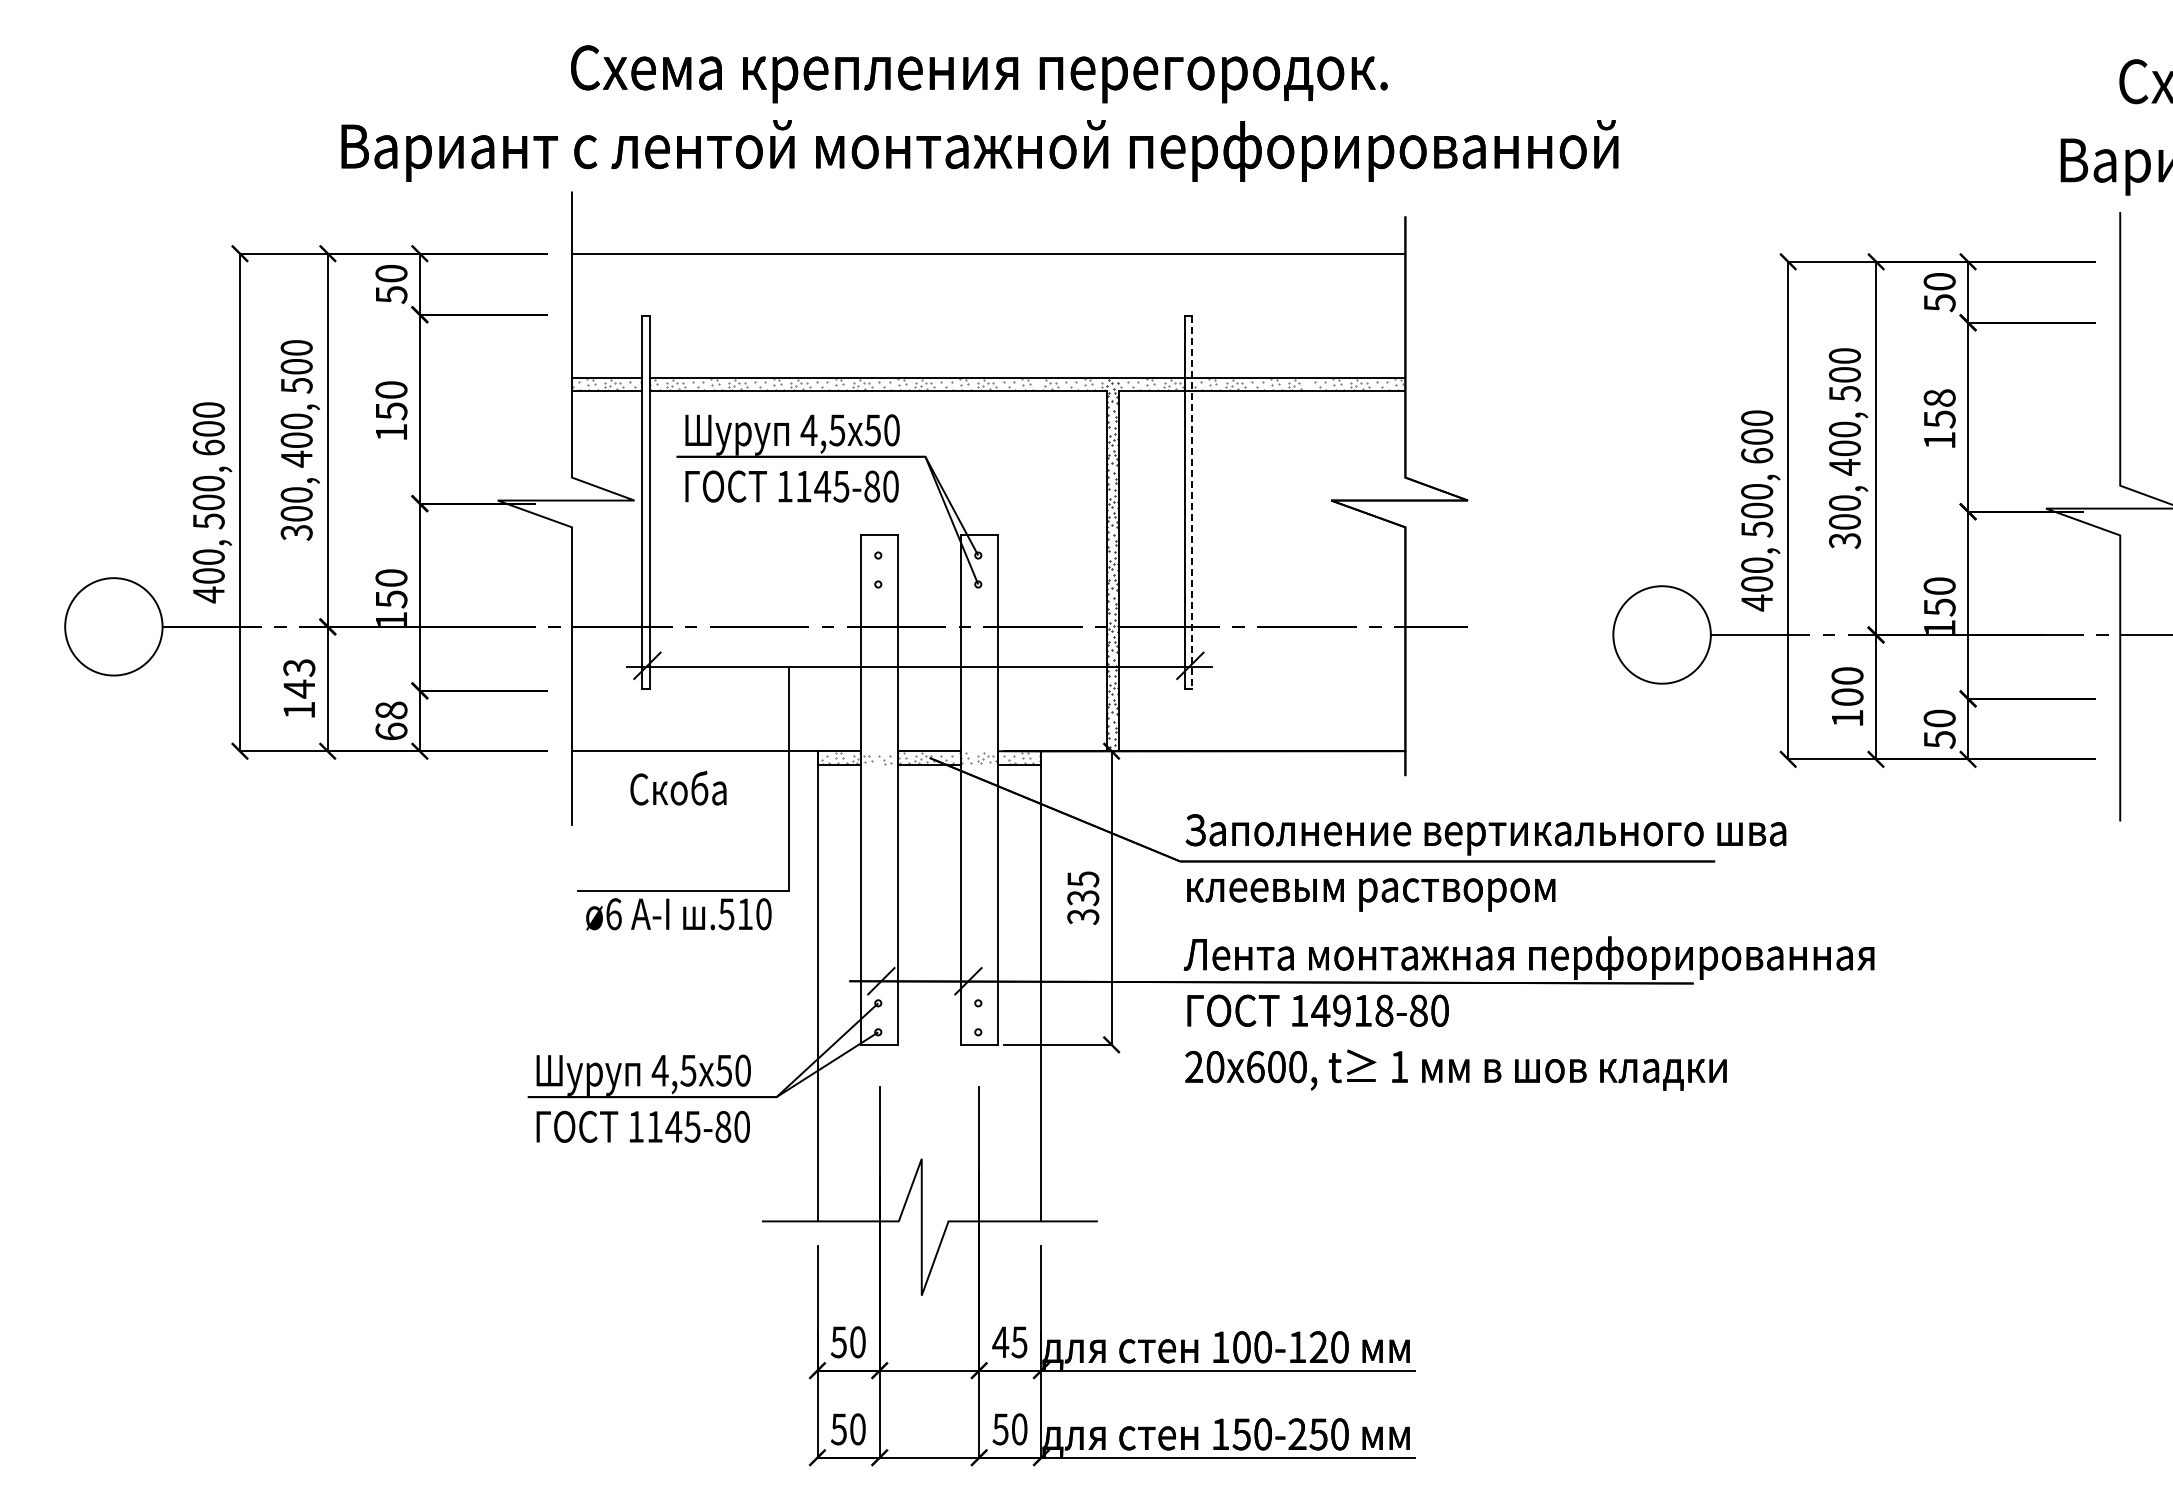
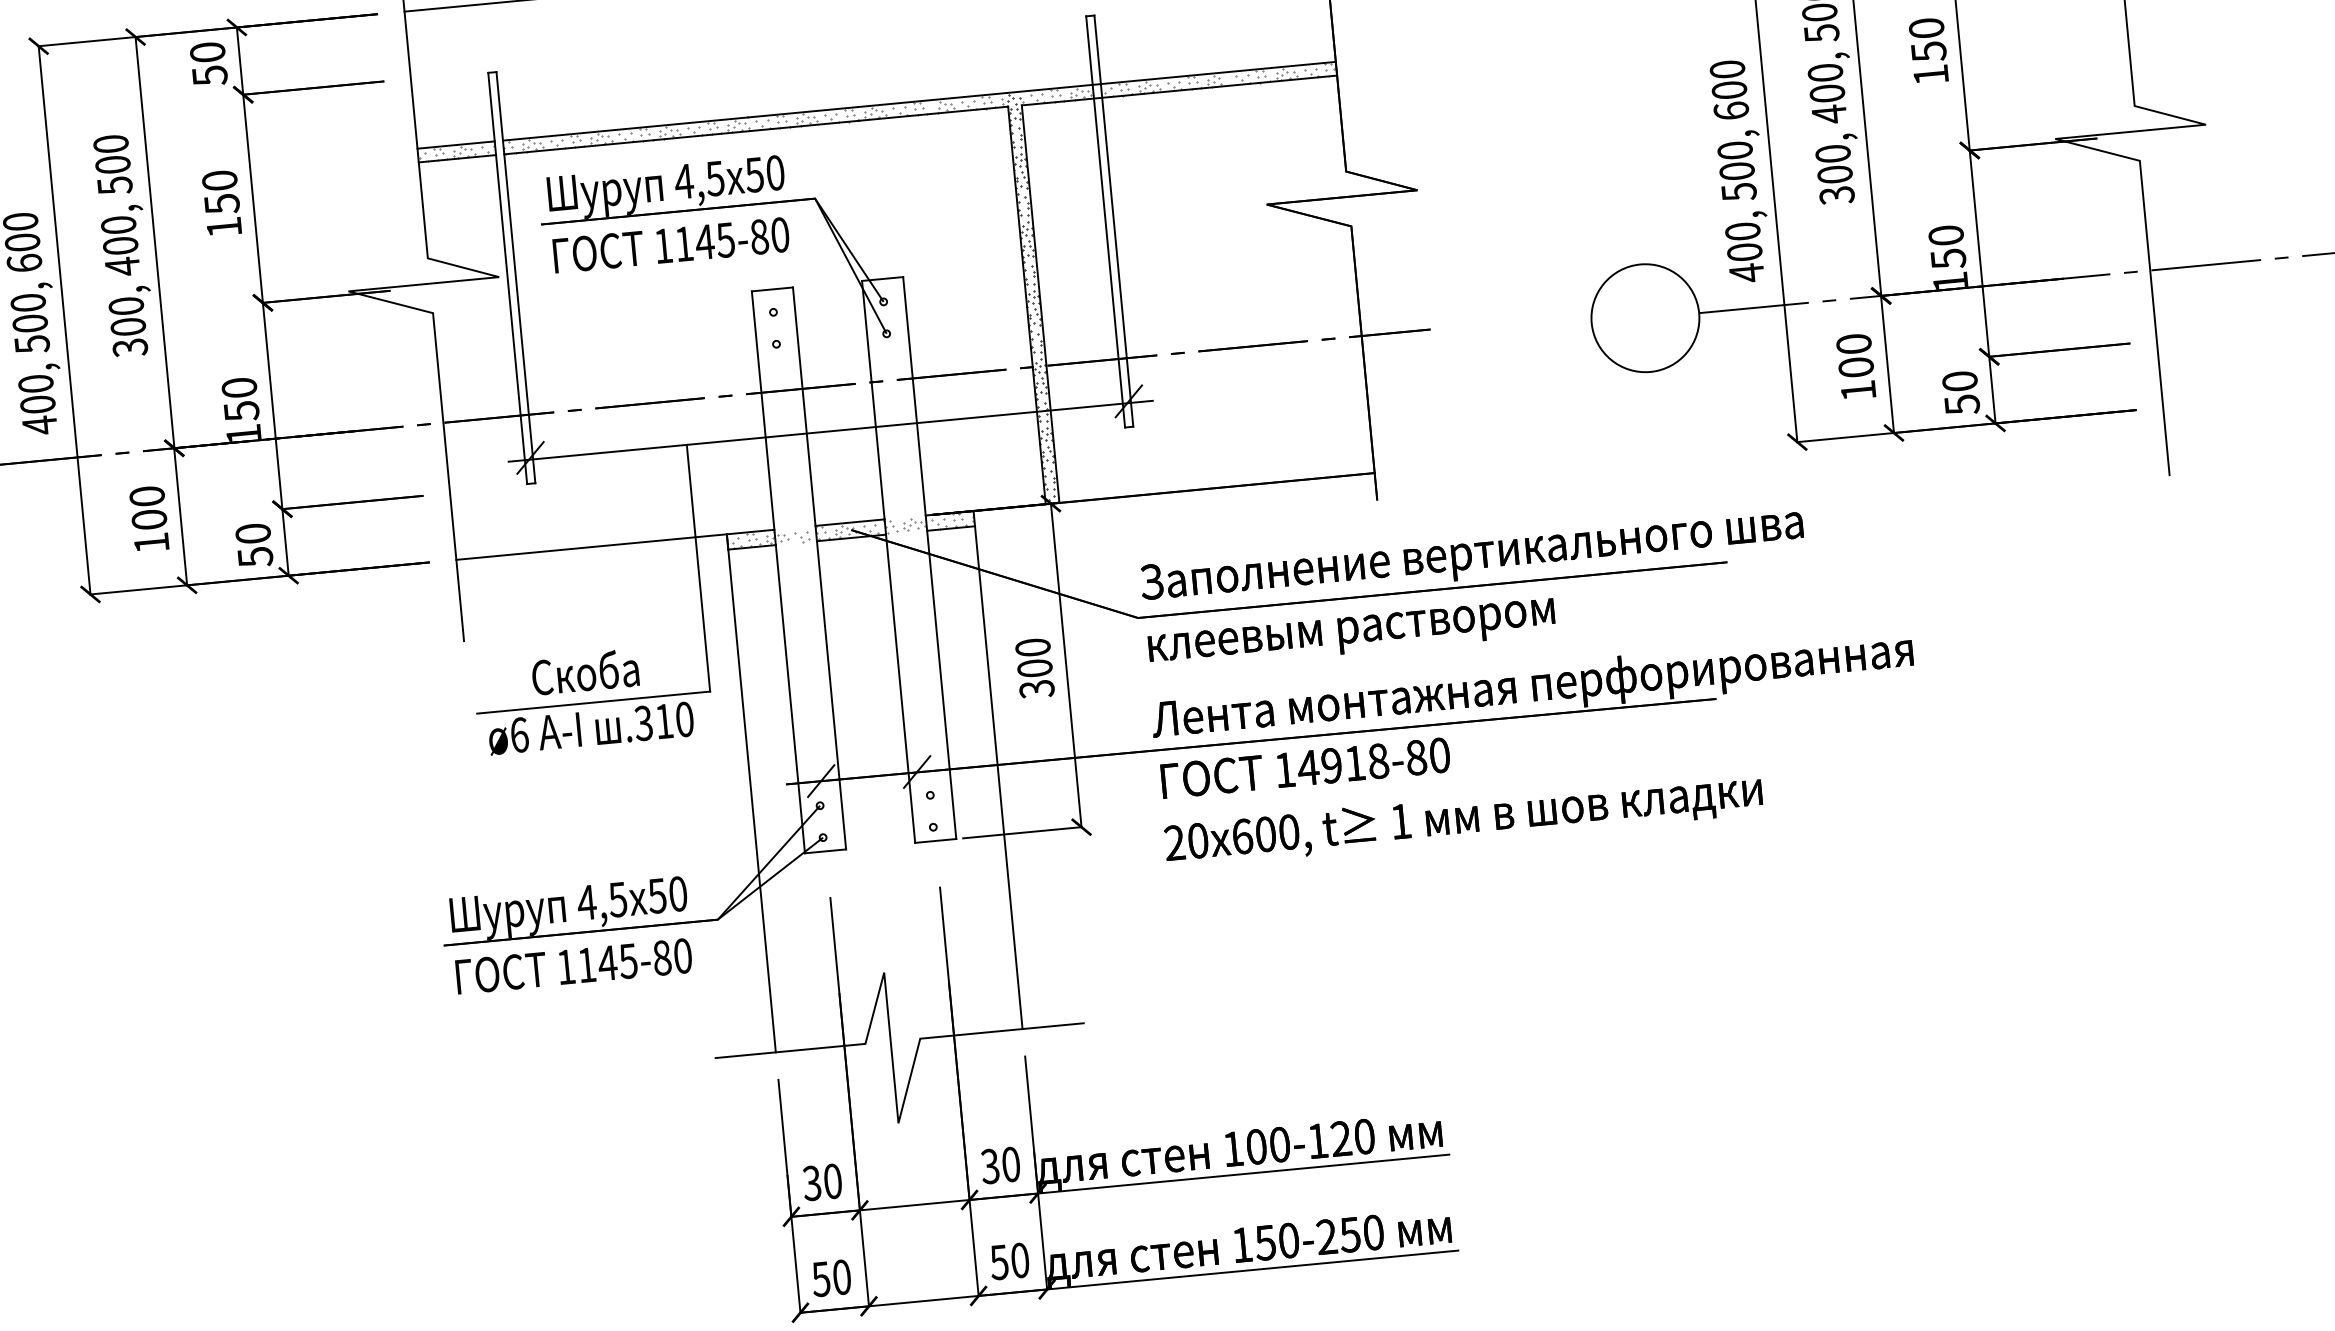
text: (1939, 397) -> (1926, 27), 158 -> 150
line: (1192, 502) -> (1114, 221), dashed -> solid
text: (299, 678) -> (148, 508), 143 -> 100
text: (391, 720) -> (254, 544), 68 -> 50
text: (678, 787) -> (585, 671), moved
text: (1083, 888) -> (1034, 657), 335 -> 300
text: (726, 913) -> (643, 722), .510 -> .310
text: (838, 1341) -> (811, 1182), 50 -> 30
text: (1009, 1342) -> (1000, 1165), 45 -> 30

